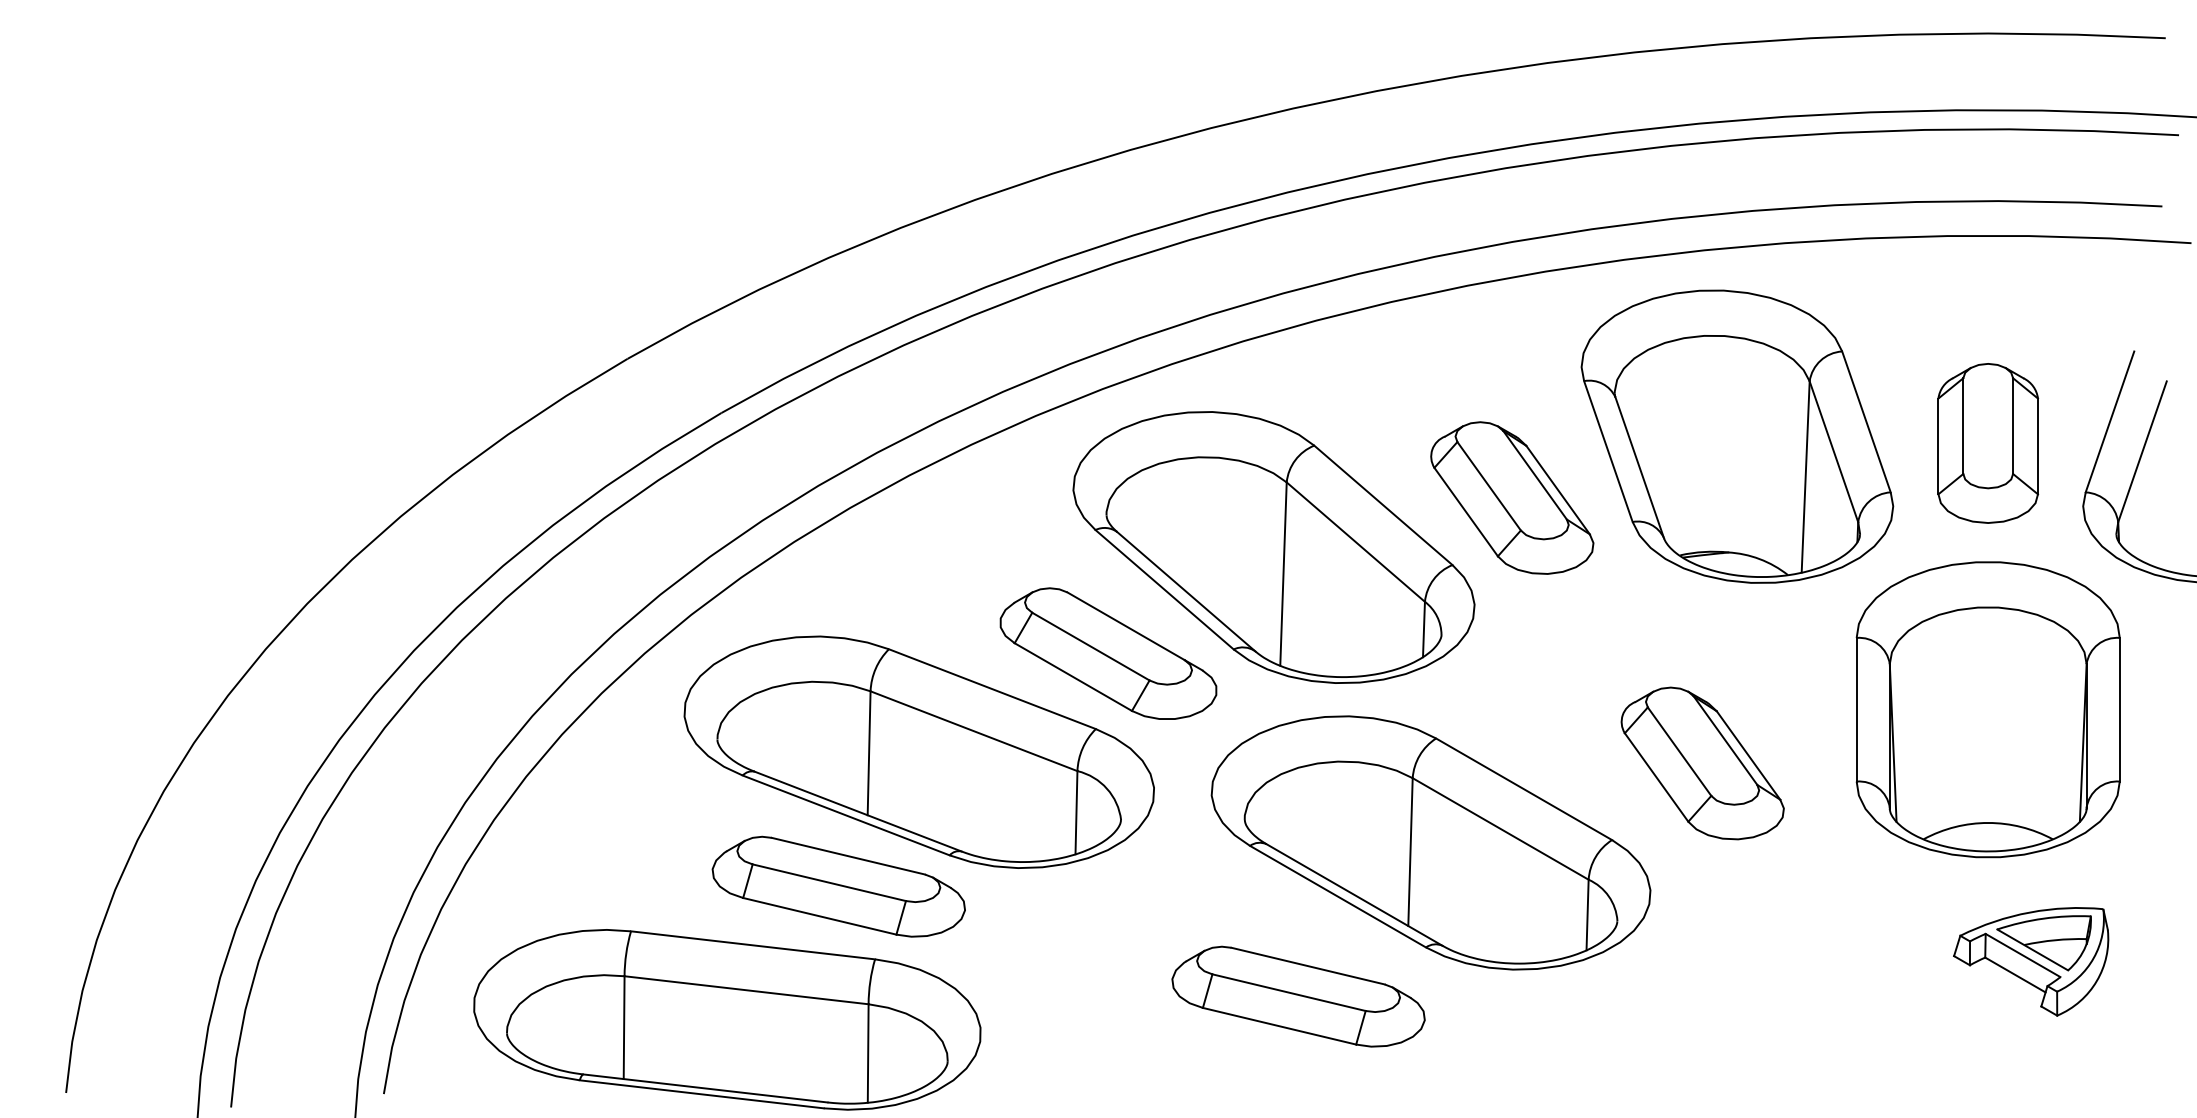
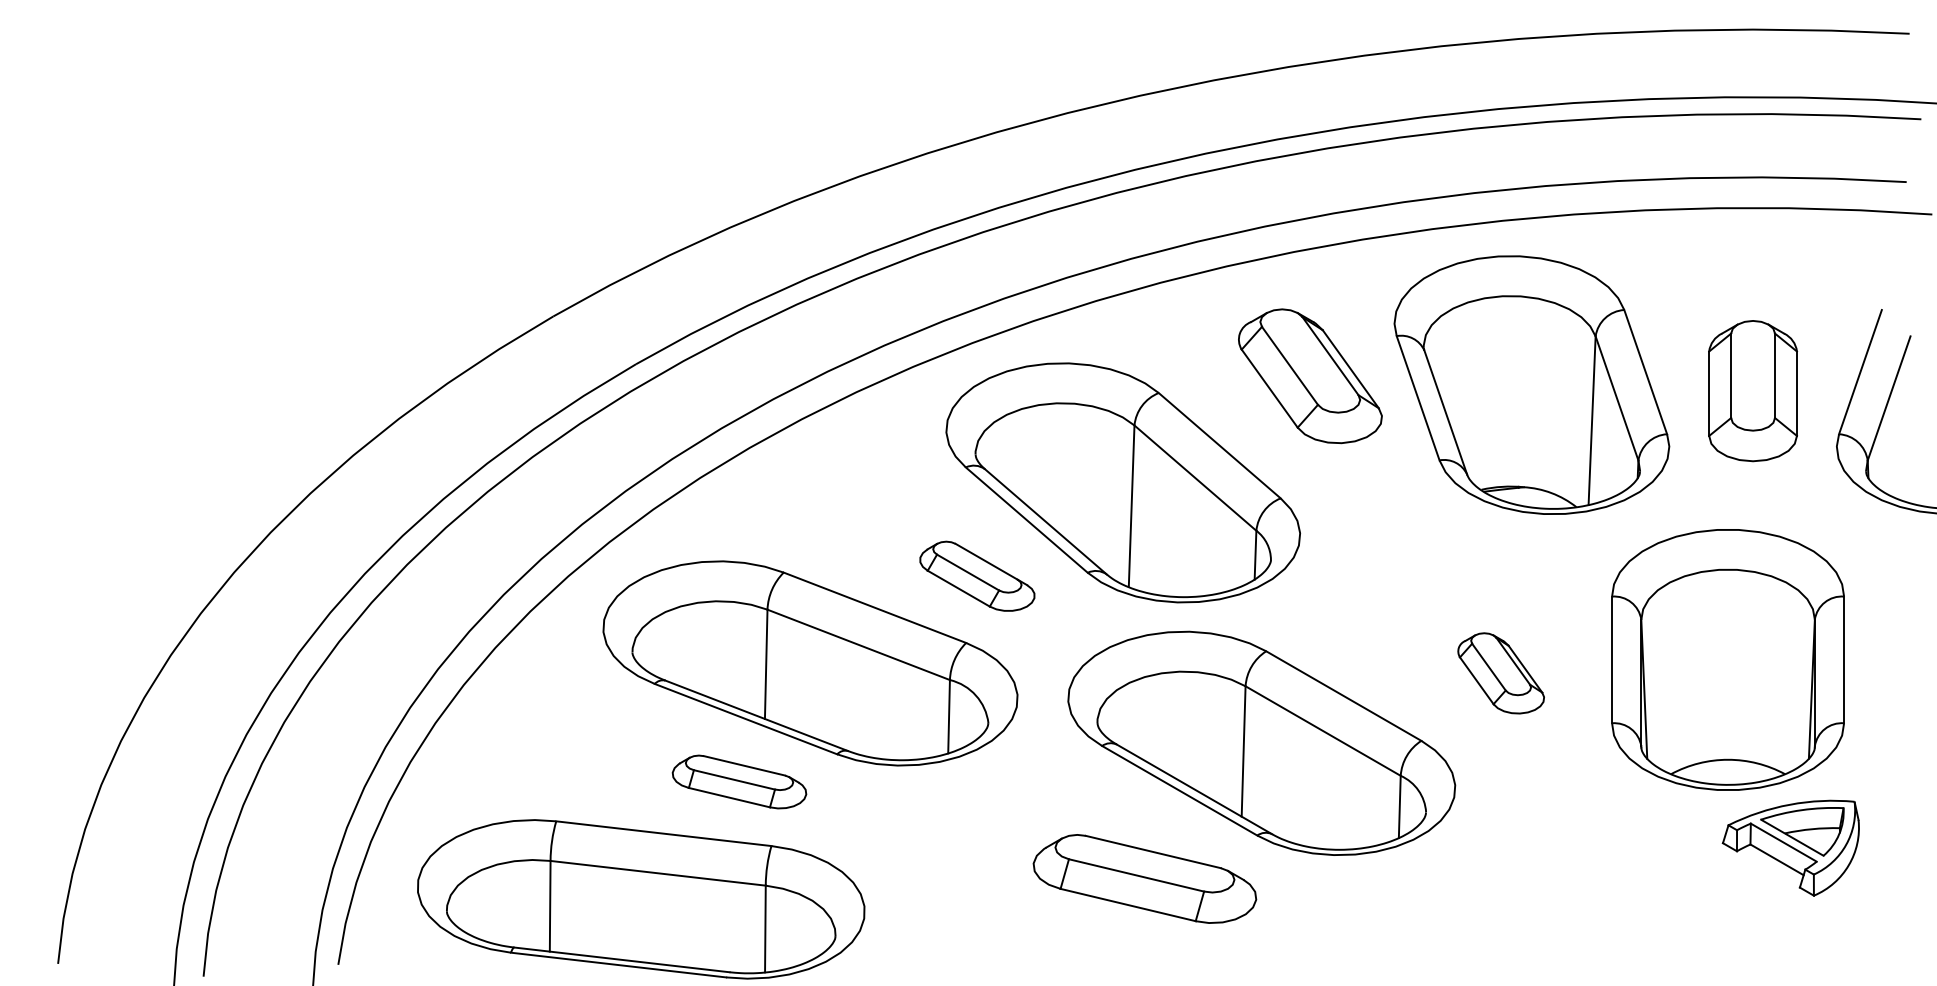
part: (1512, 498) -> (1310, 376), moved
part: (1108, 652) -> (977, 575), size x0.6
part: (1987, 709) -> (1727, 659), moved
part: (1701, 763) -> (1500, 673), size x0.6
part: (838, 886) -> (739, 781), size x0.6

